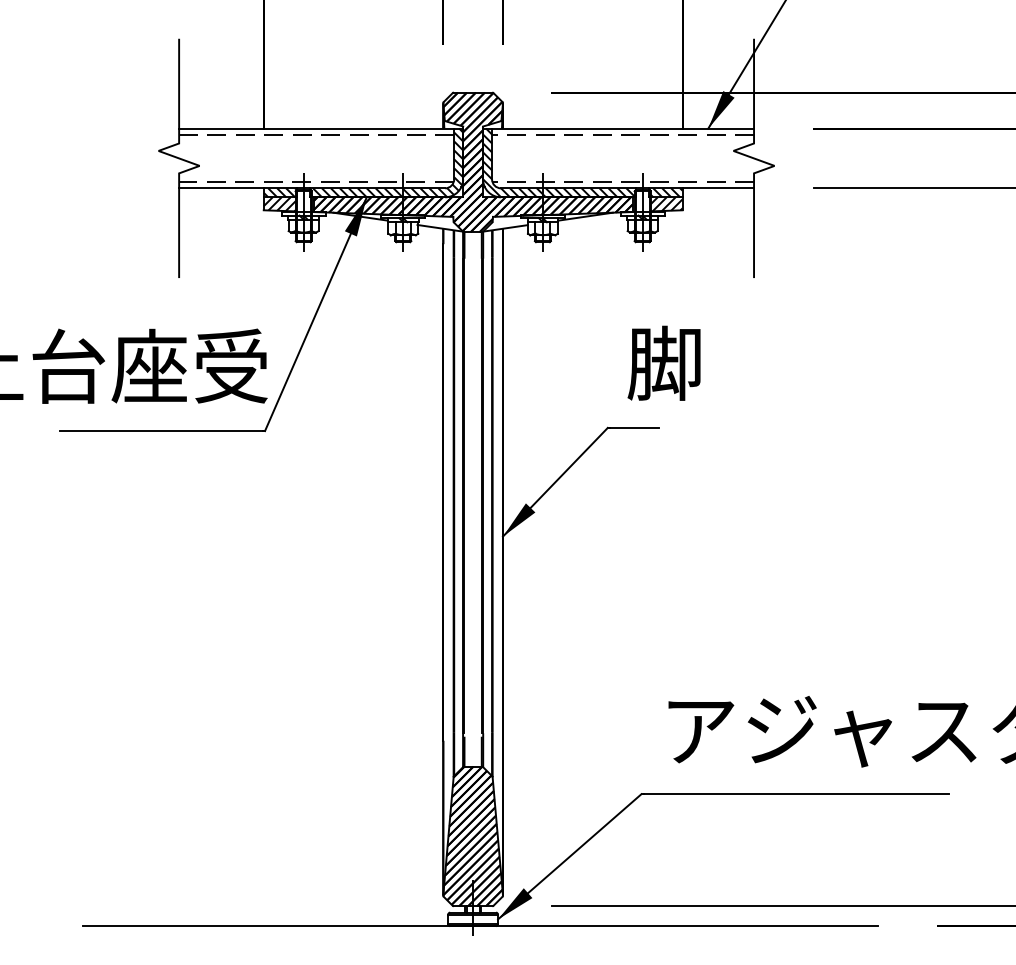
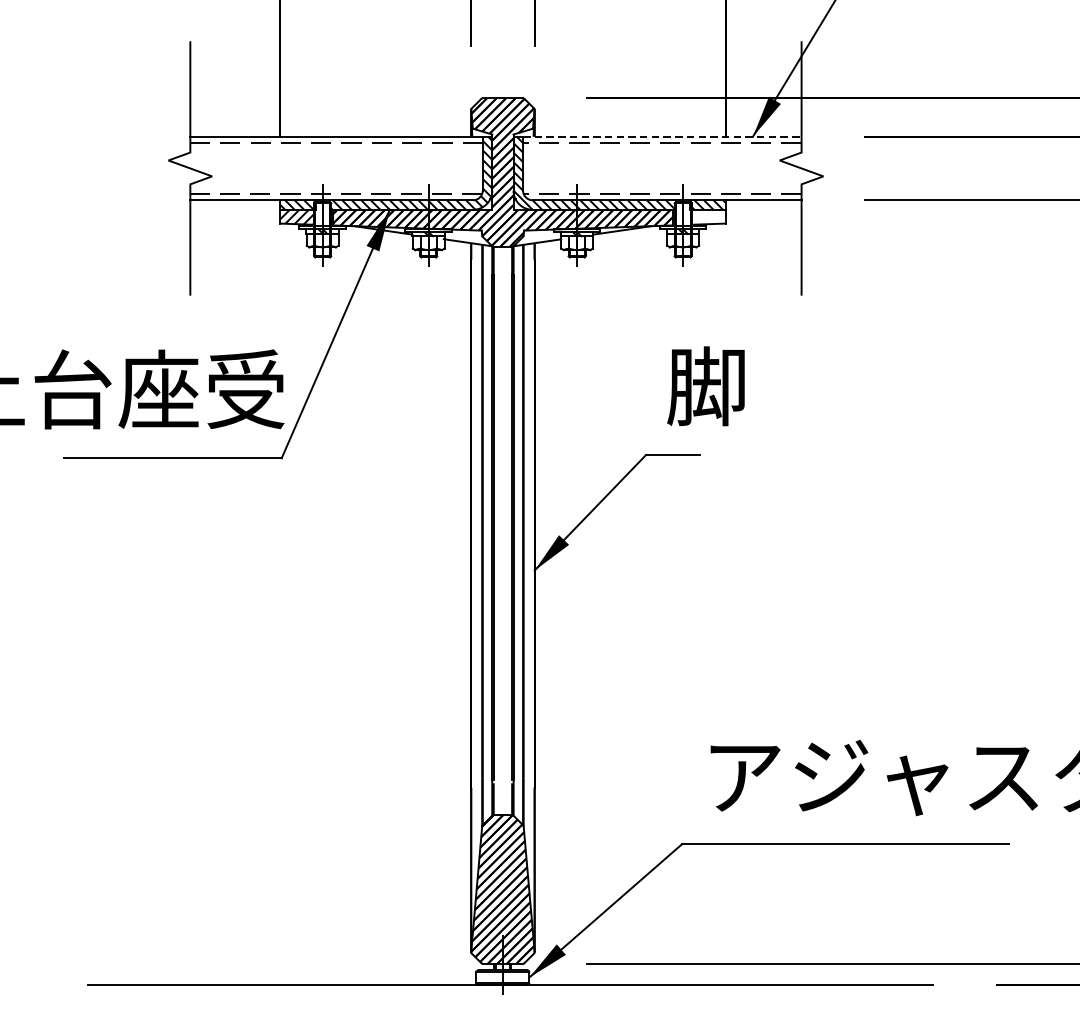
line: (623, 128) -> (662, 136), solid -> dashed
hatch: (666, 204) -> (708, 217), removed

